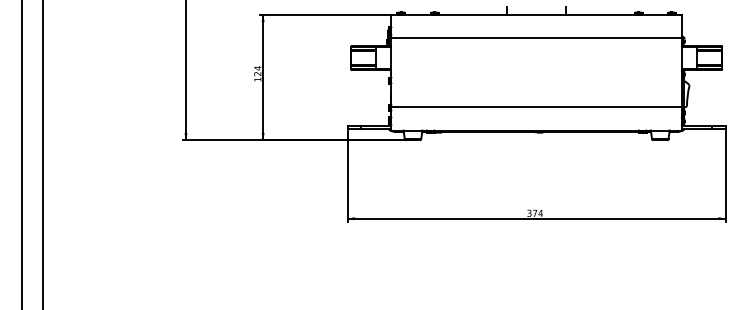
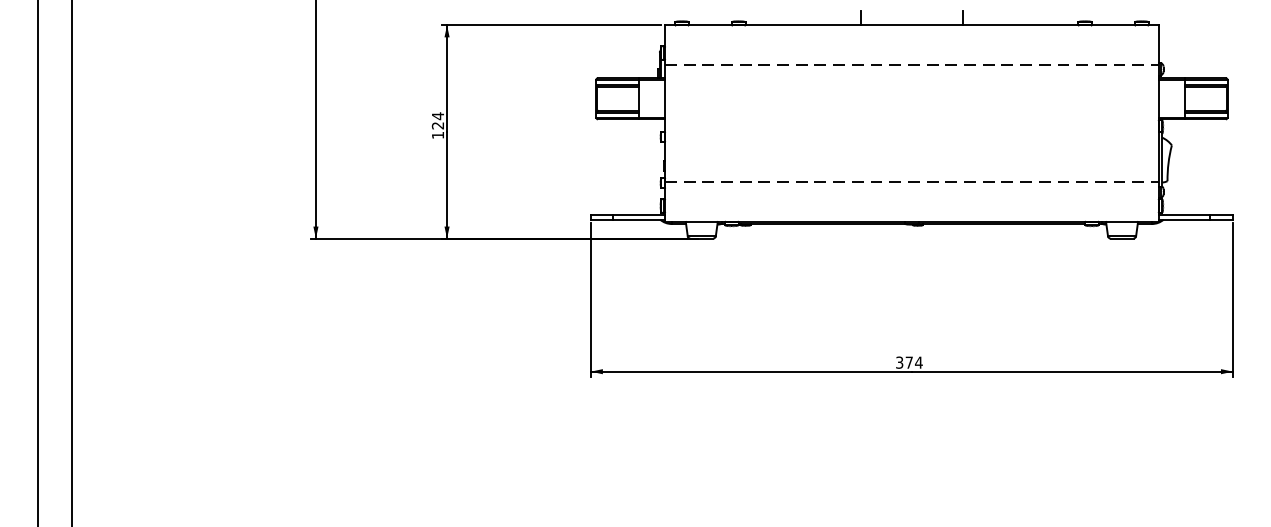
line: (537, 38) -> (913, 65), solid -> dashed
line: (537, 107) -> (913, 182), solid -> dashed

